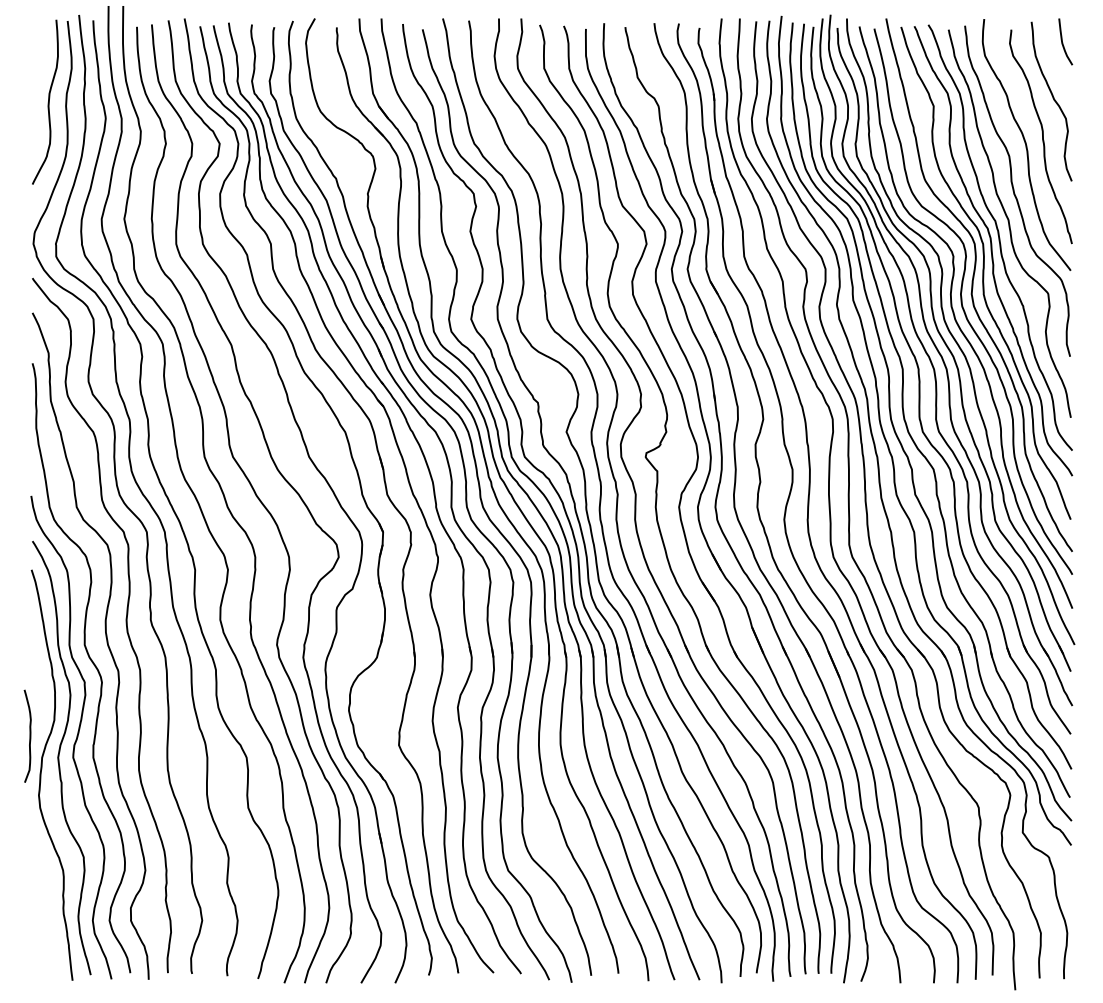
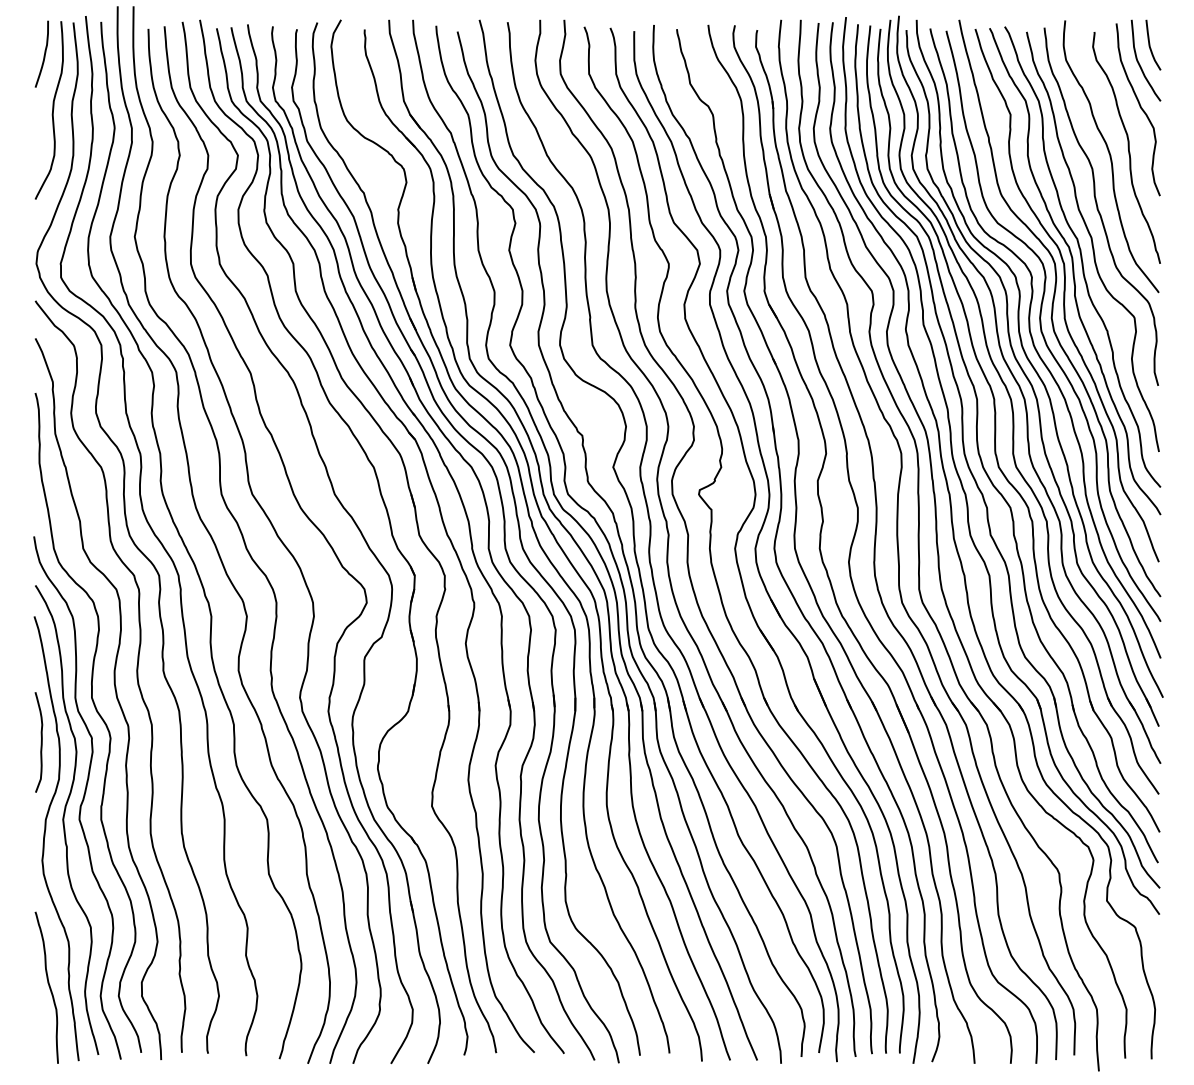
curve: (40, 50) -> (44, 54), added
curve: (1053, 59) -> (1140, 64), added
curve: (29, 735) -> (40, 741), moved
curve: (44, 911) -> (48, 986), added

